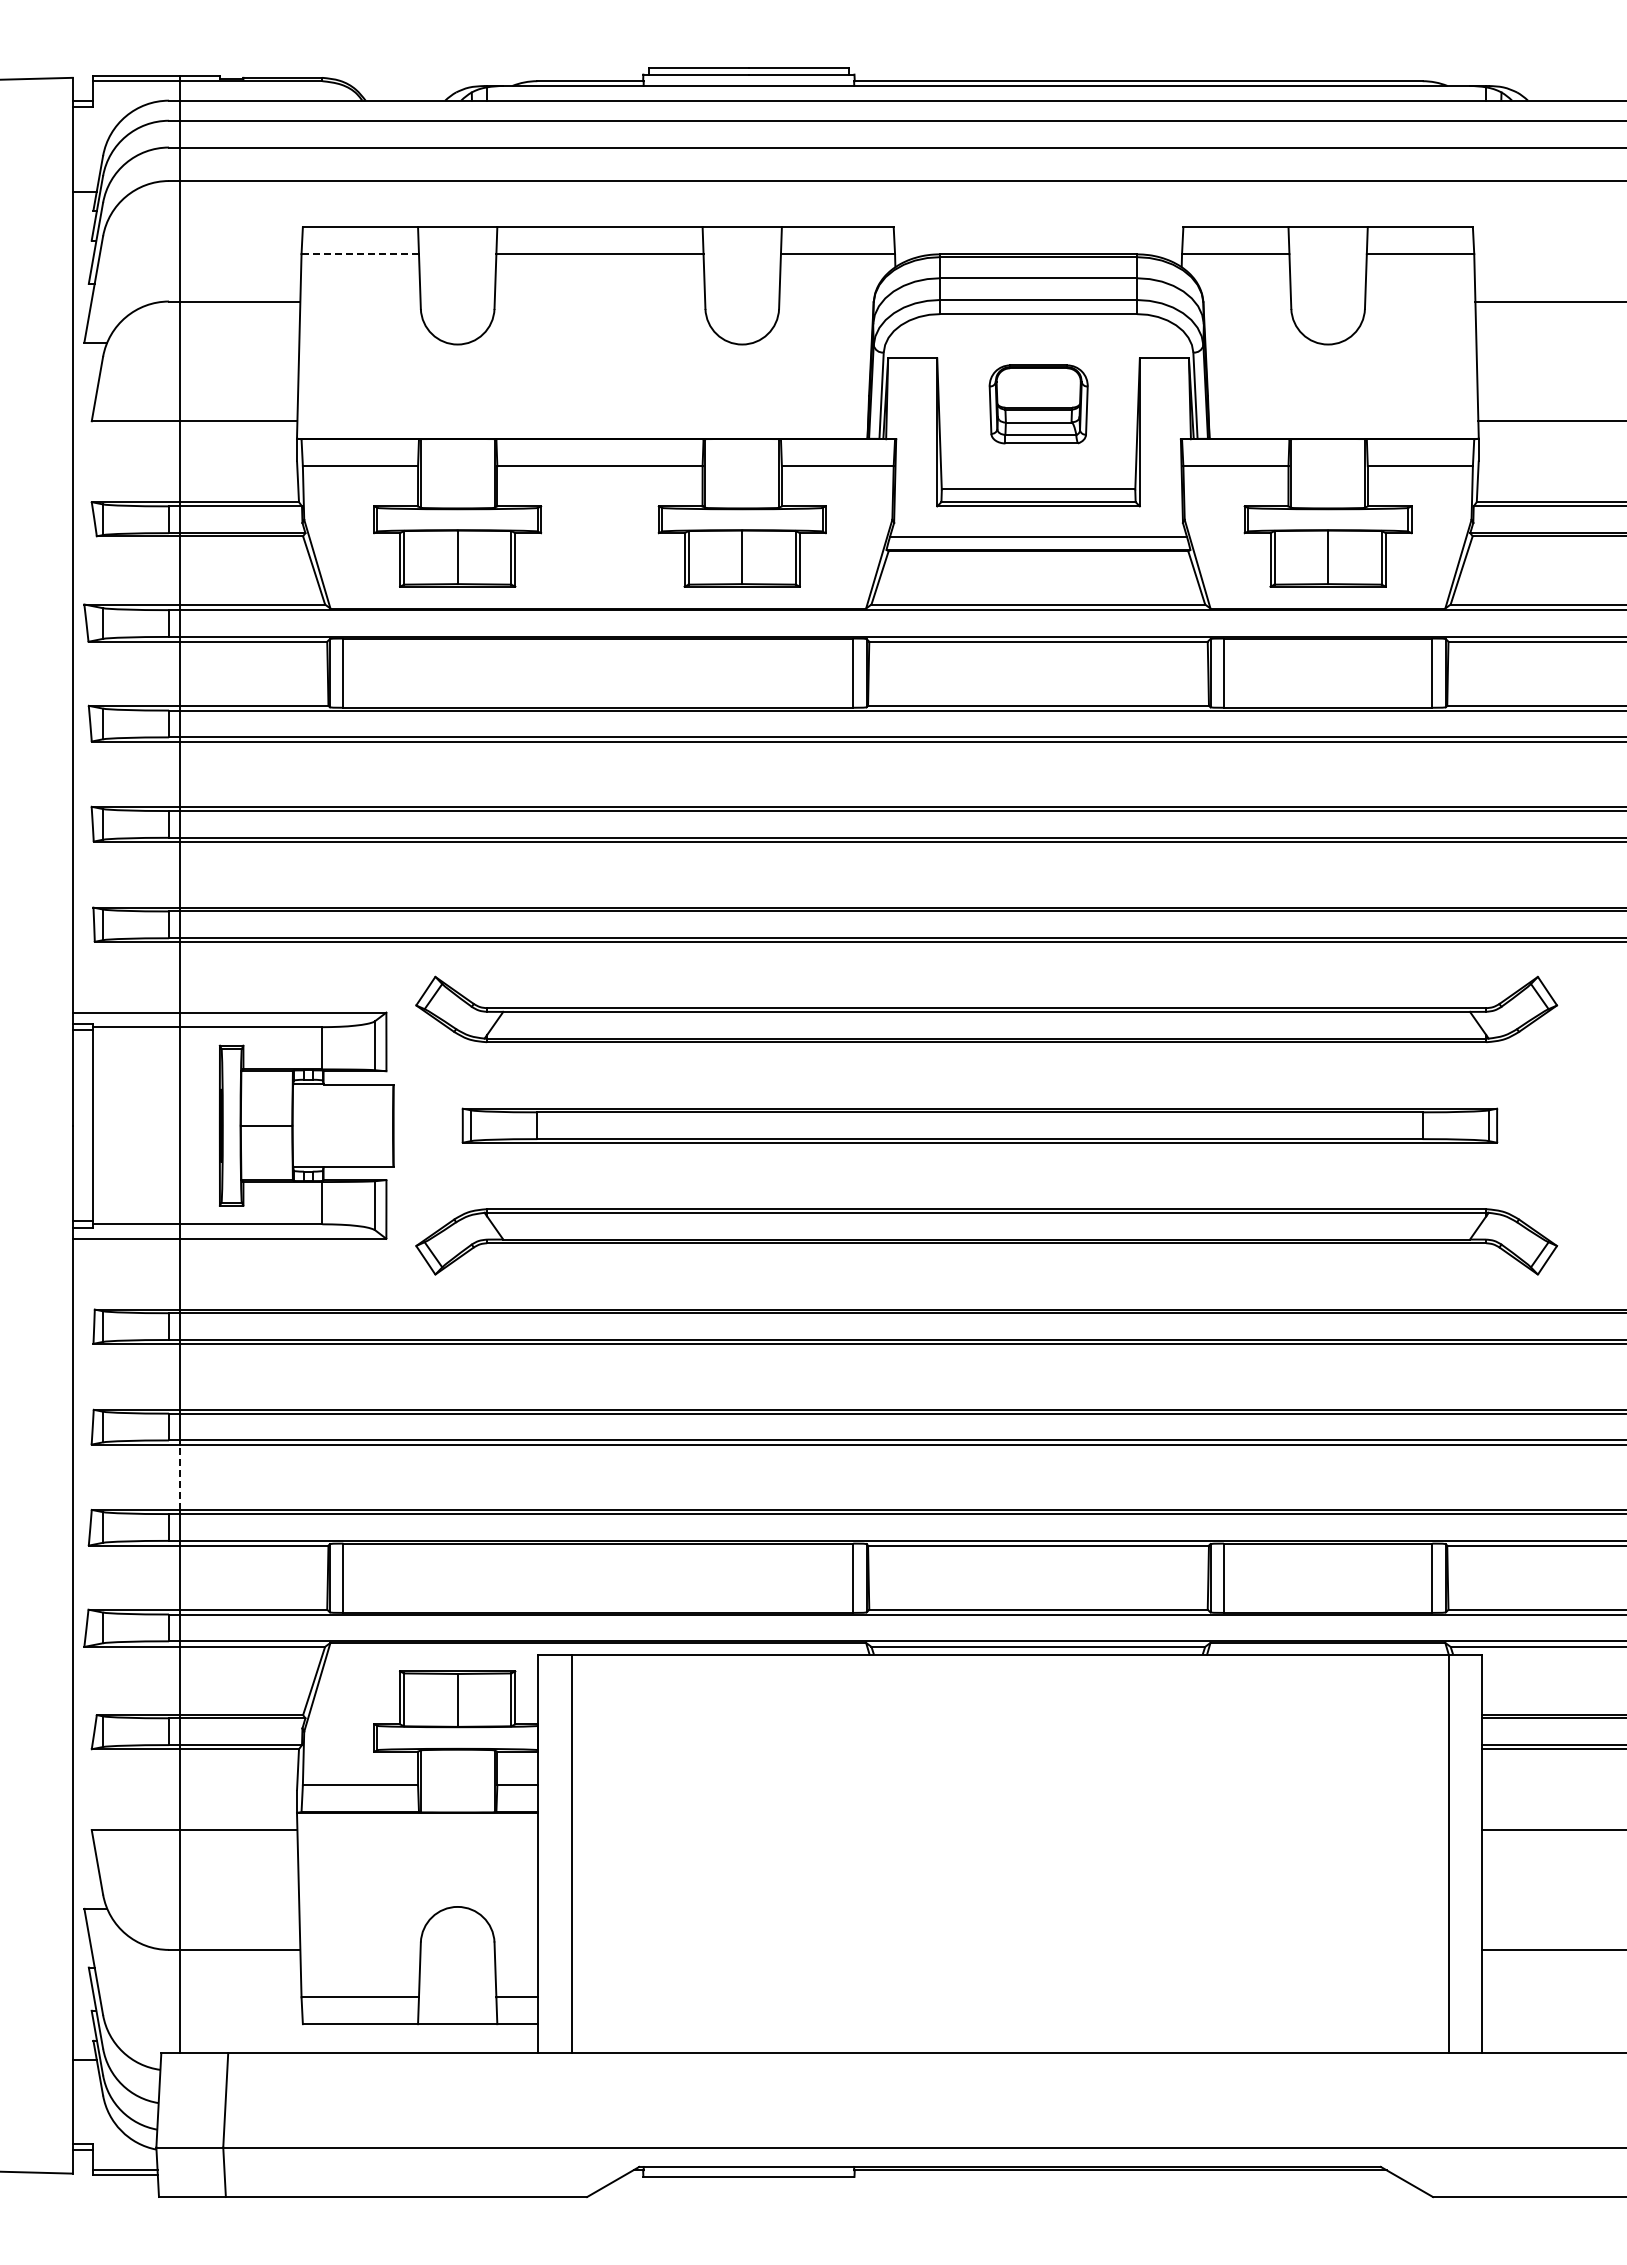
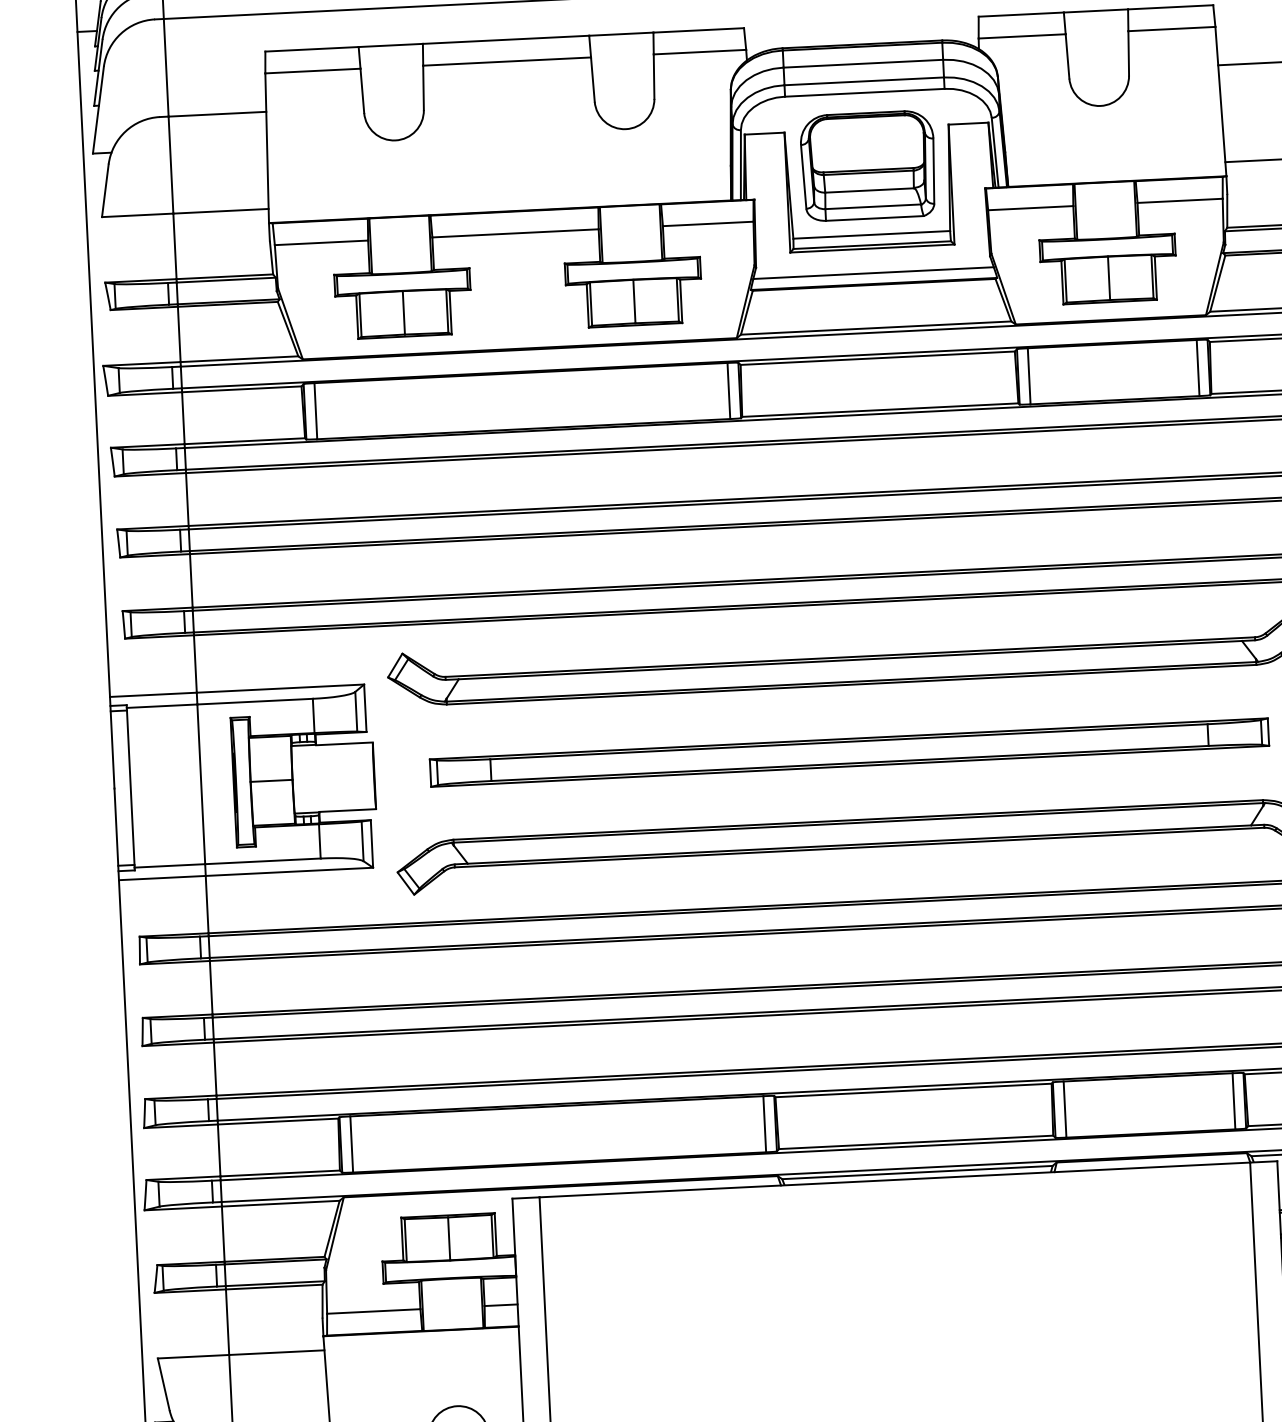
line: (360, 254) -> (313, 71), dashed -> solid
part: (1038, 404) -> (868, 166), size x1.67
line: (179, 1477) -> (214, 1069), dashed -> solid

